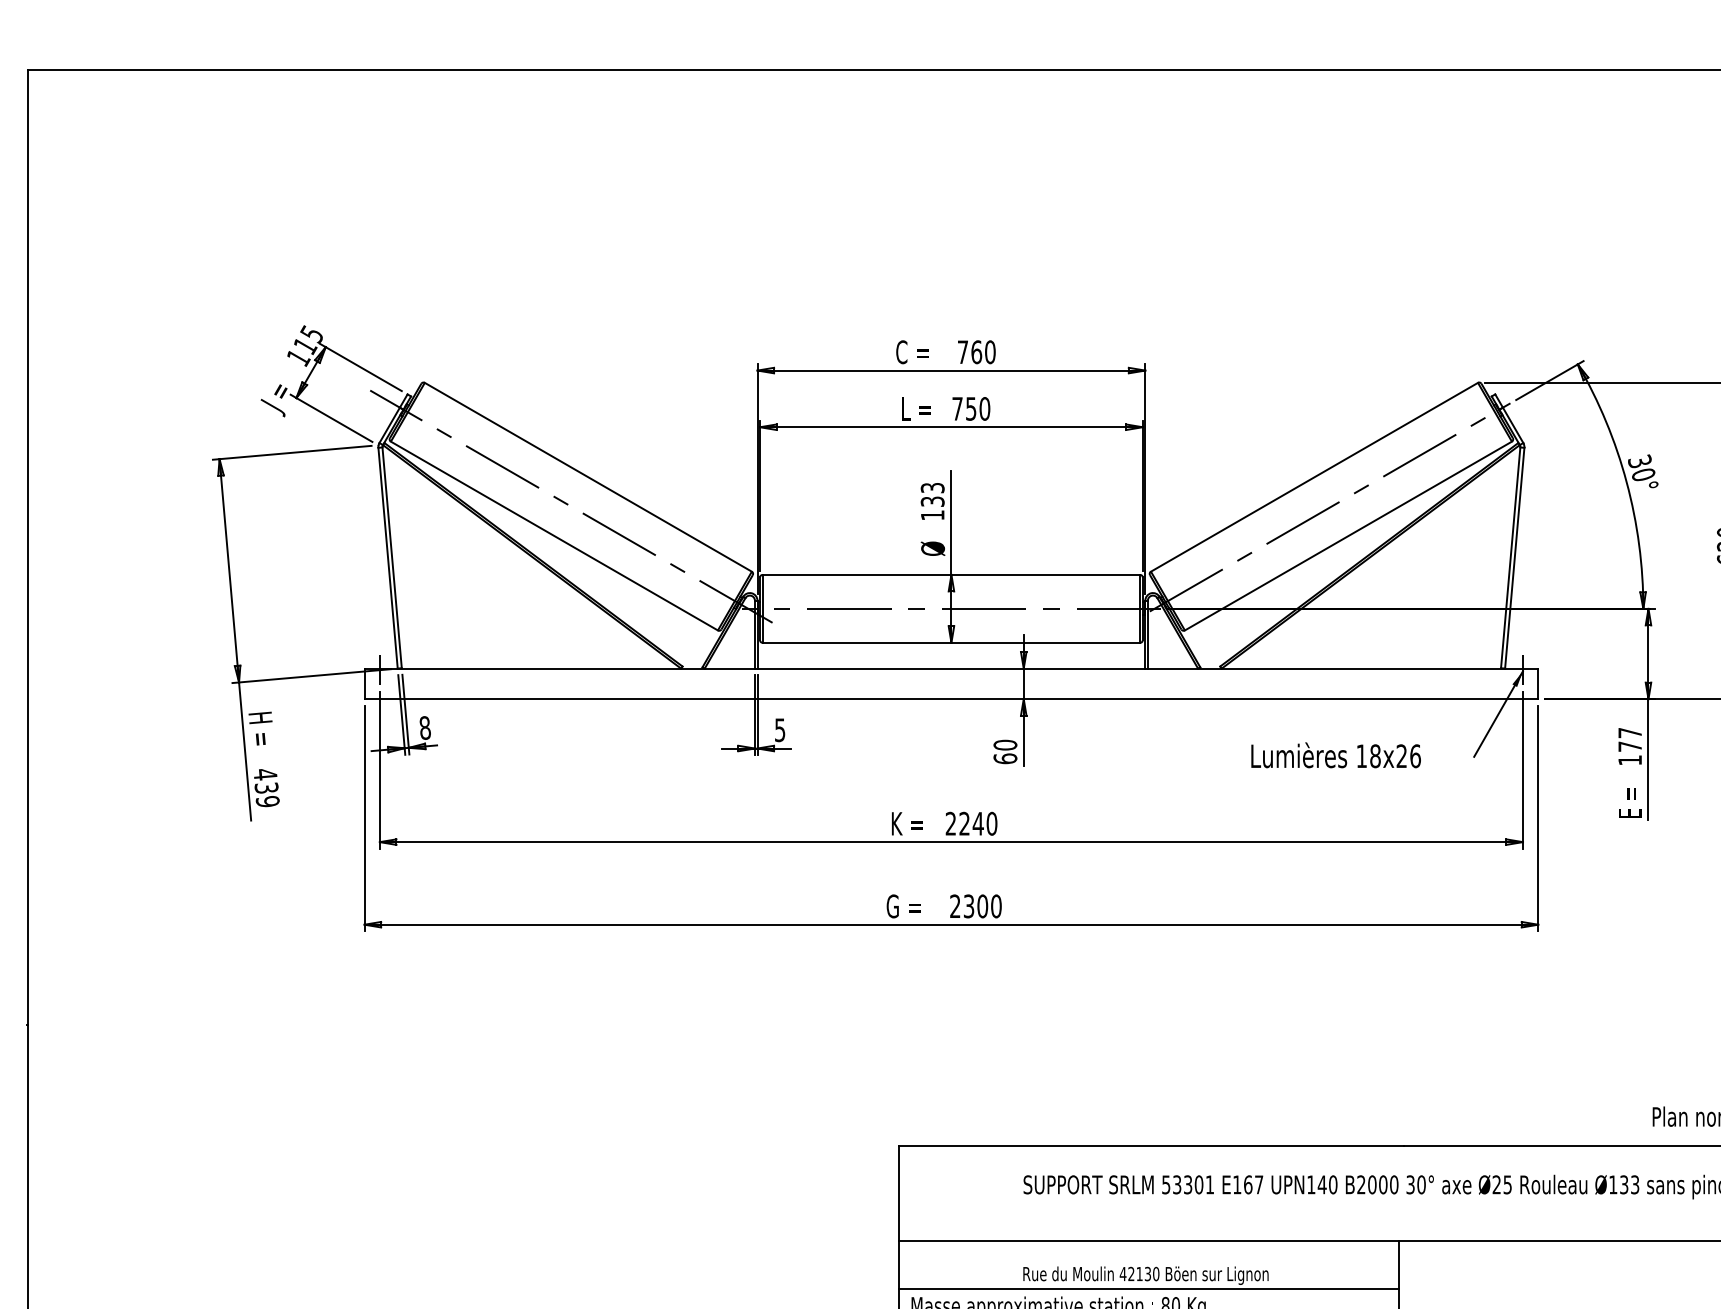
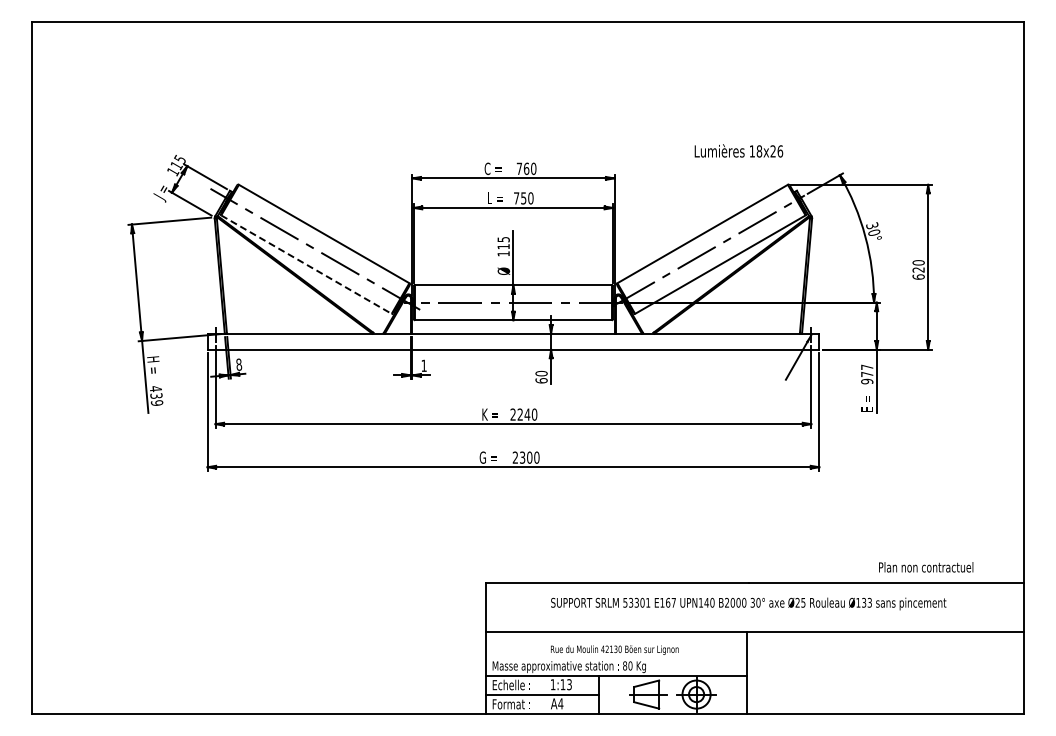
text: (932, 495) -> (503, 243), 133 -> 115
line: (554, 535) -> (306, 264), solid -> dashed
text: (778, 729) -> (423, 365), 5 -> 1
text: (1335, 754) -> (738, 150), moved
text: (1630, 760) -> (867, 381), 177 -> 977
line: (1149, 1287) -> (616, 656), removed

